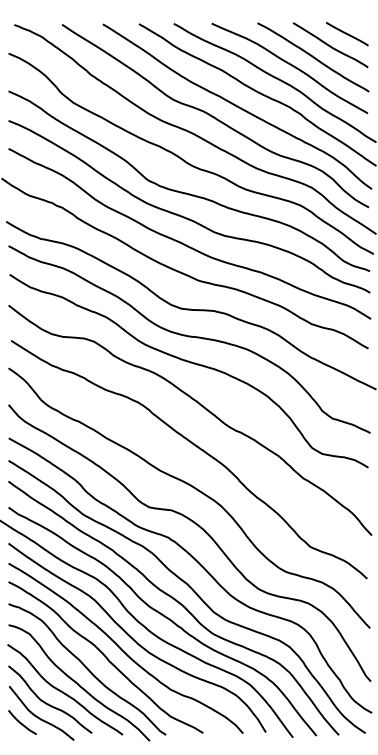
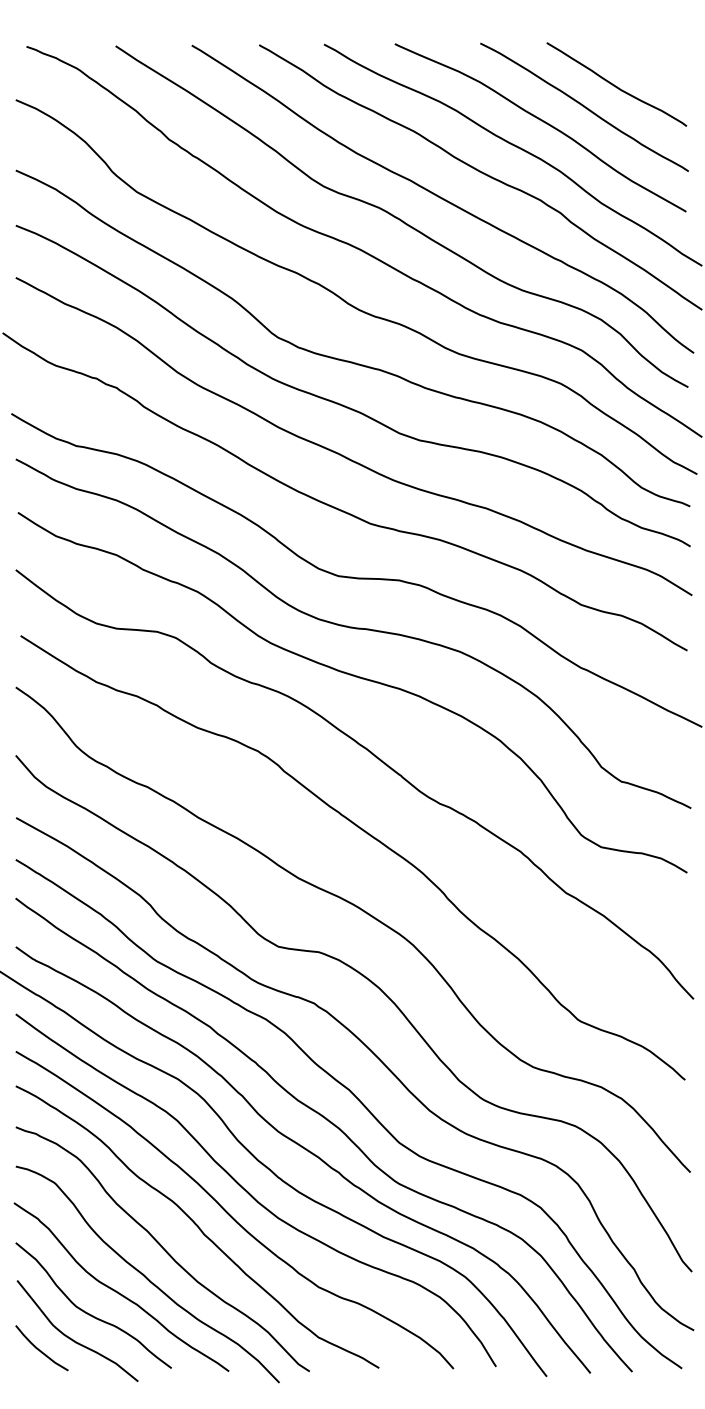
line: (347, 34) -> (648, 64), removed

